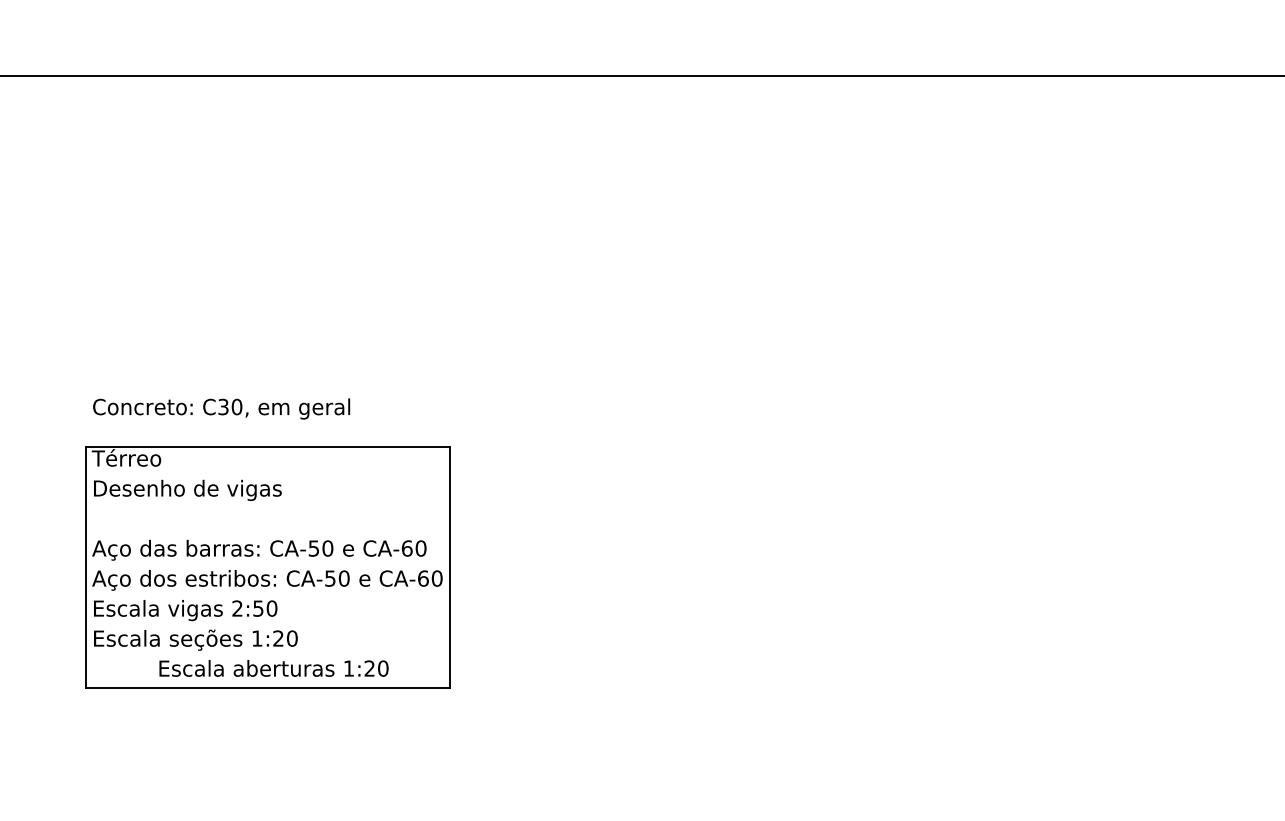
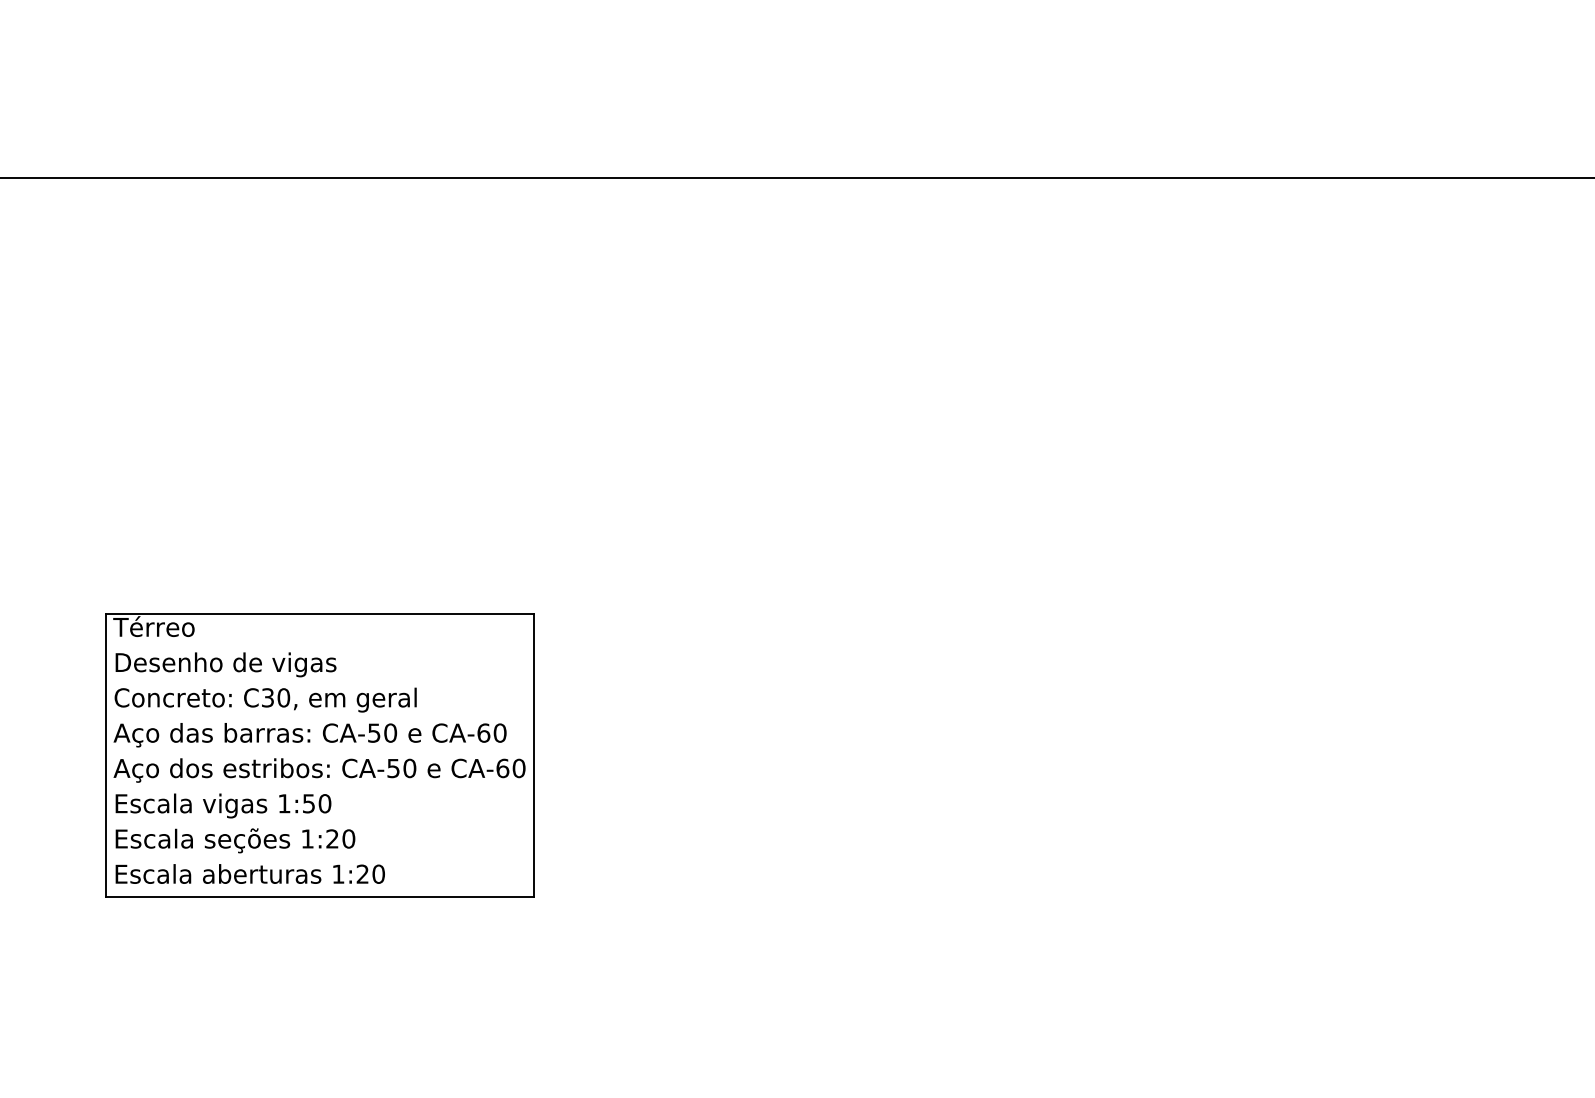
text: (221, 408) -> (265, 699), moved
text: (237, 608) -> (284, 803), 2:50 -> 1:50
text: (273, 667) -> (249, 873), moved

